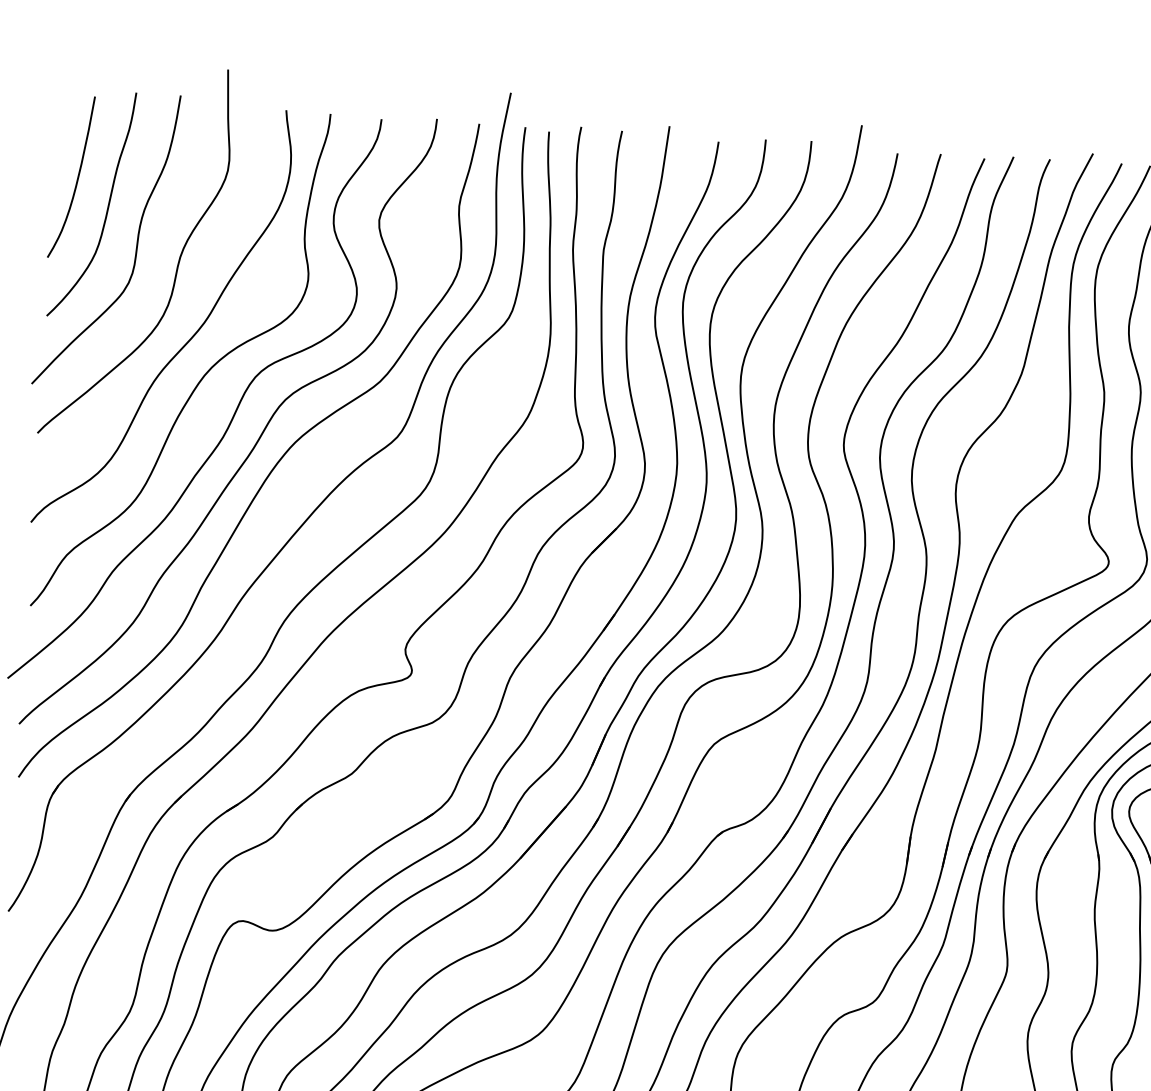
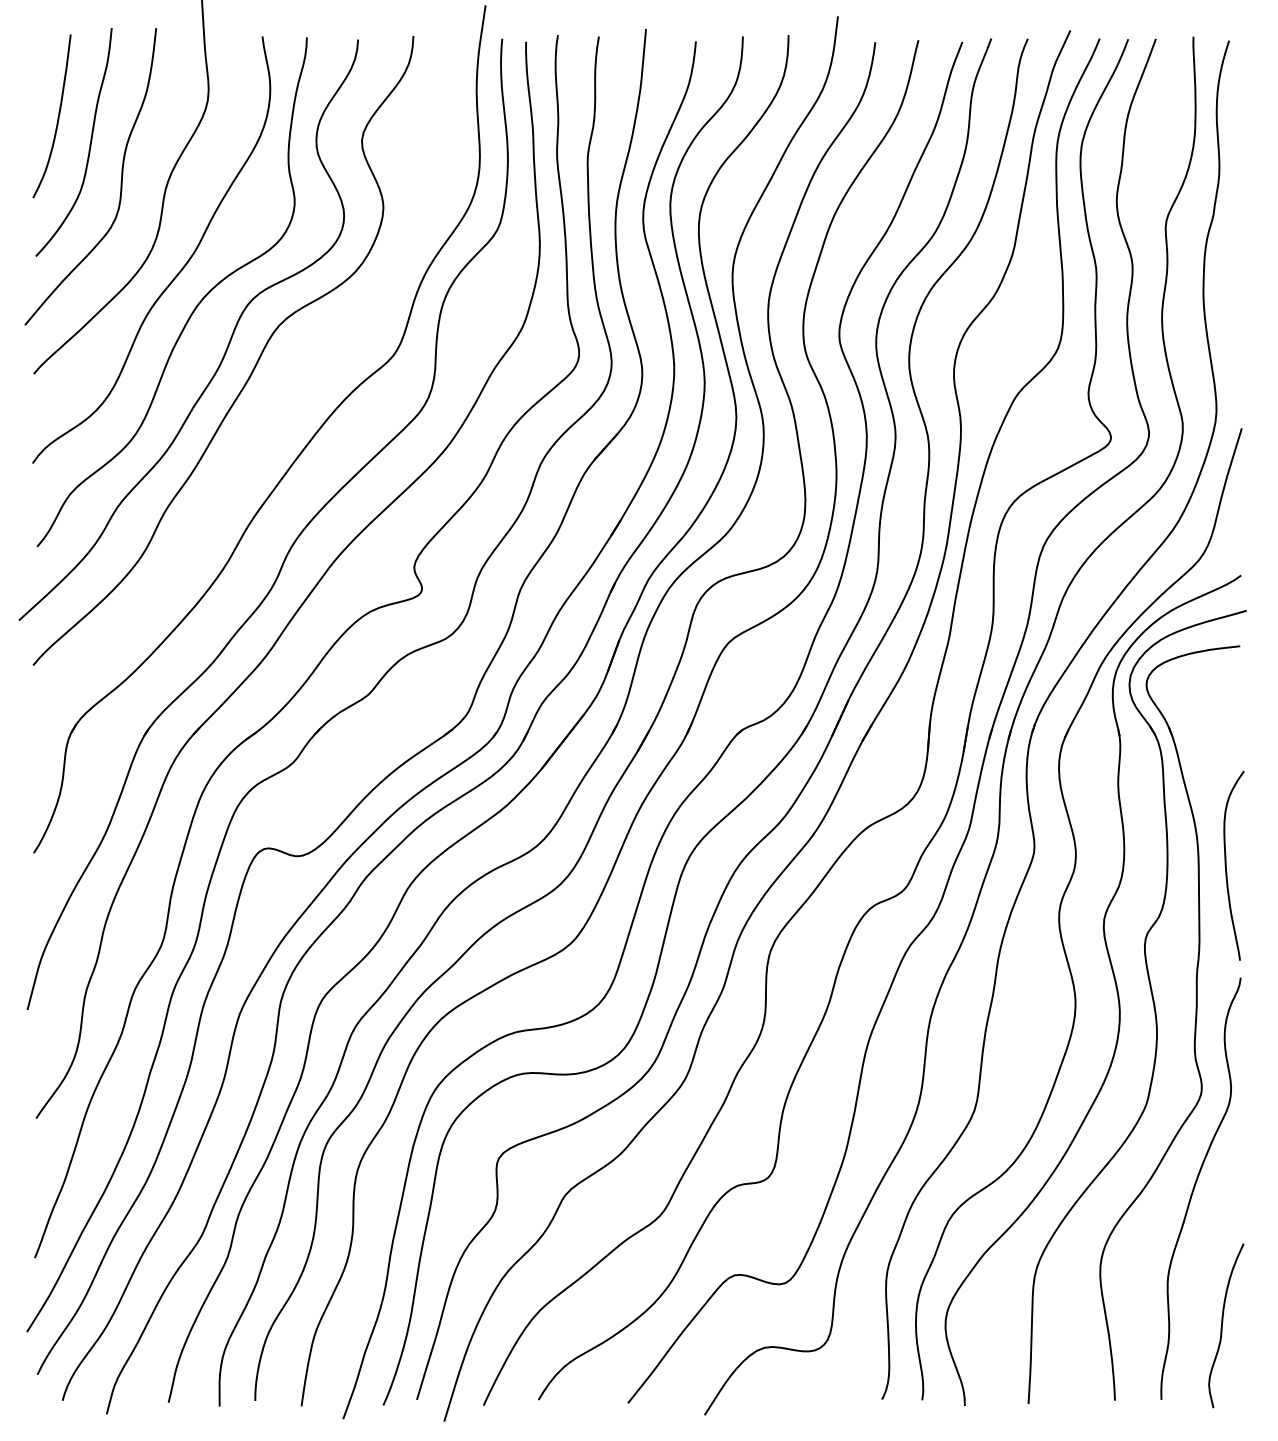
curve: (272, 468) -> (270, 394), removed

